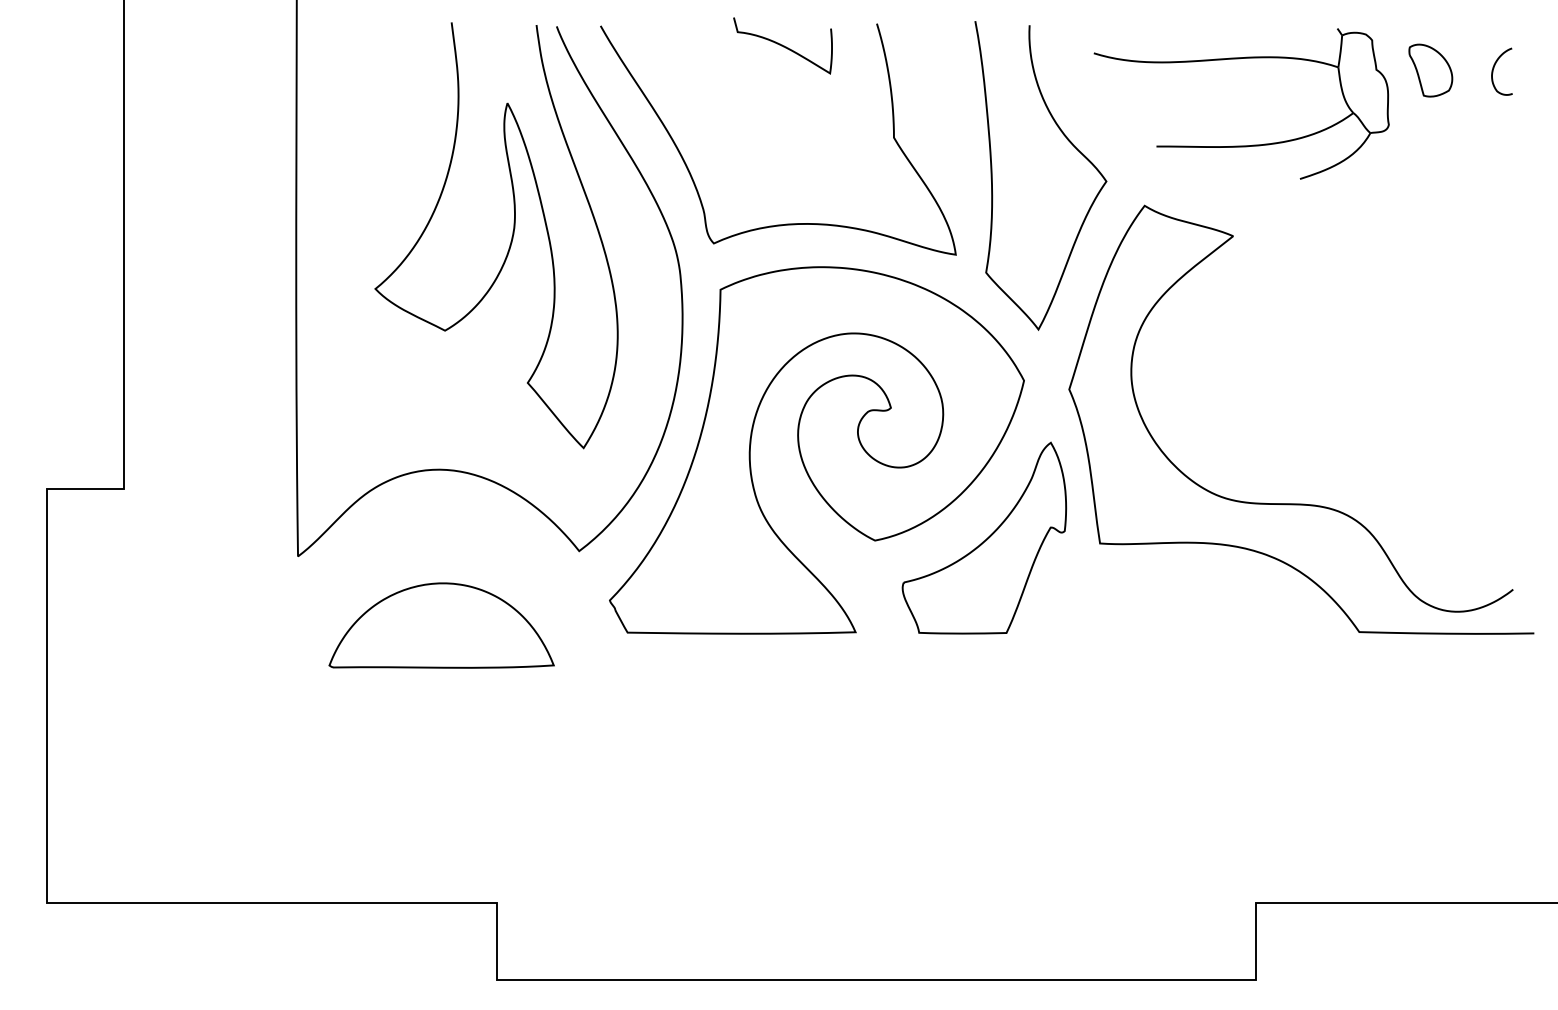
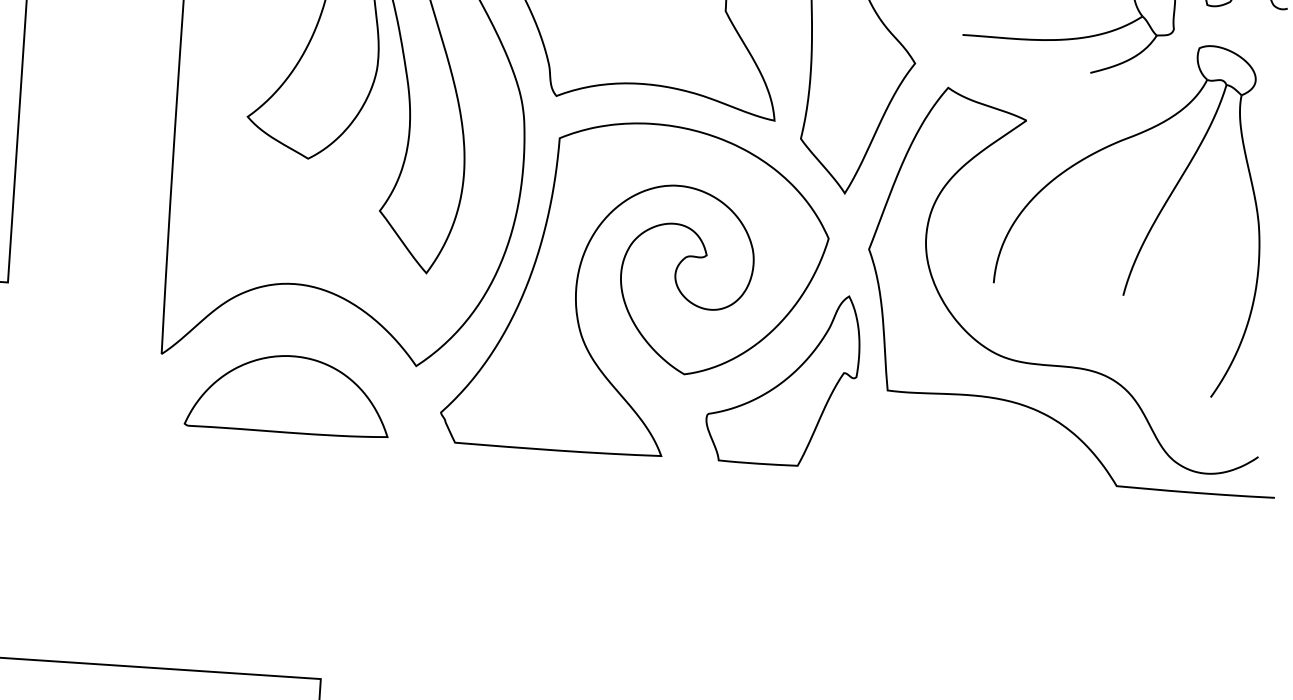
part: (1377, 344) -> (1150, 227), added
part: (441, 625) -> (288, 394), moved

